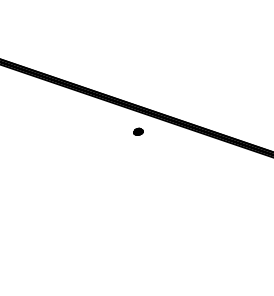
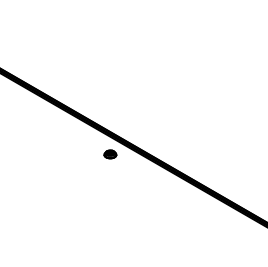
part: (138, 131) -> (110, 154), size x1.67

